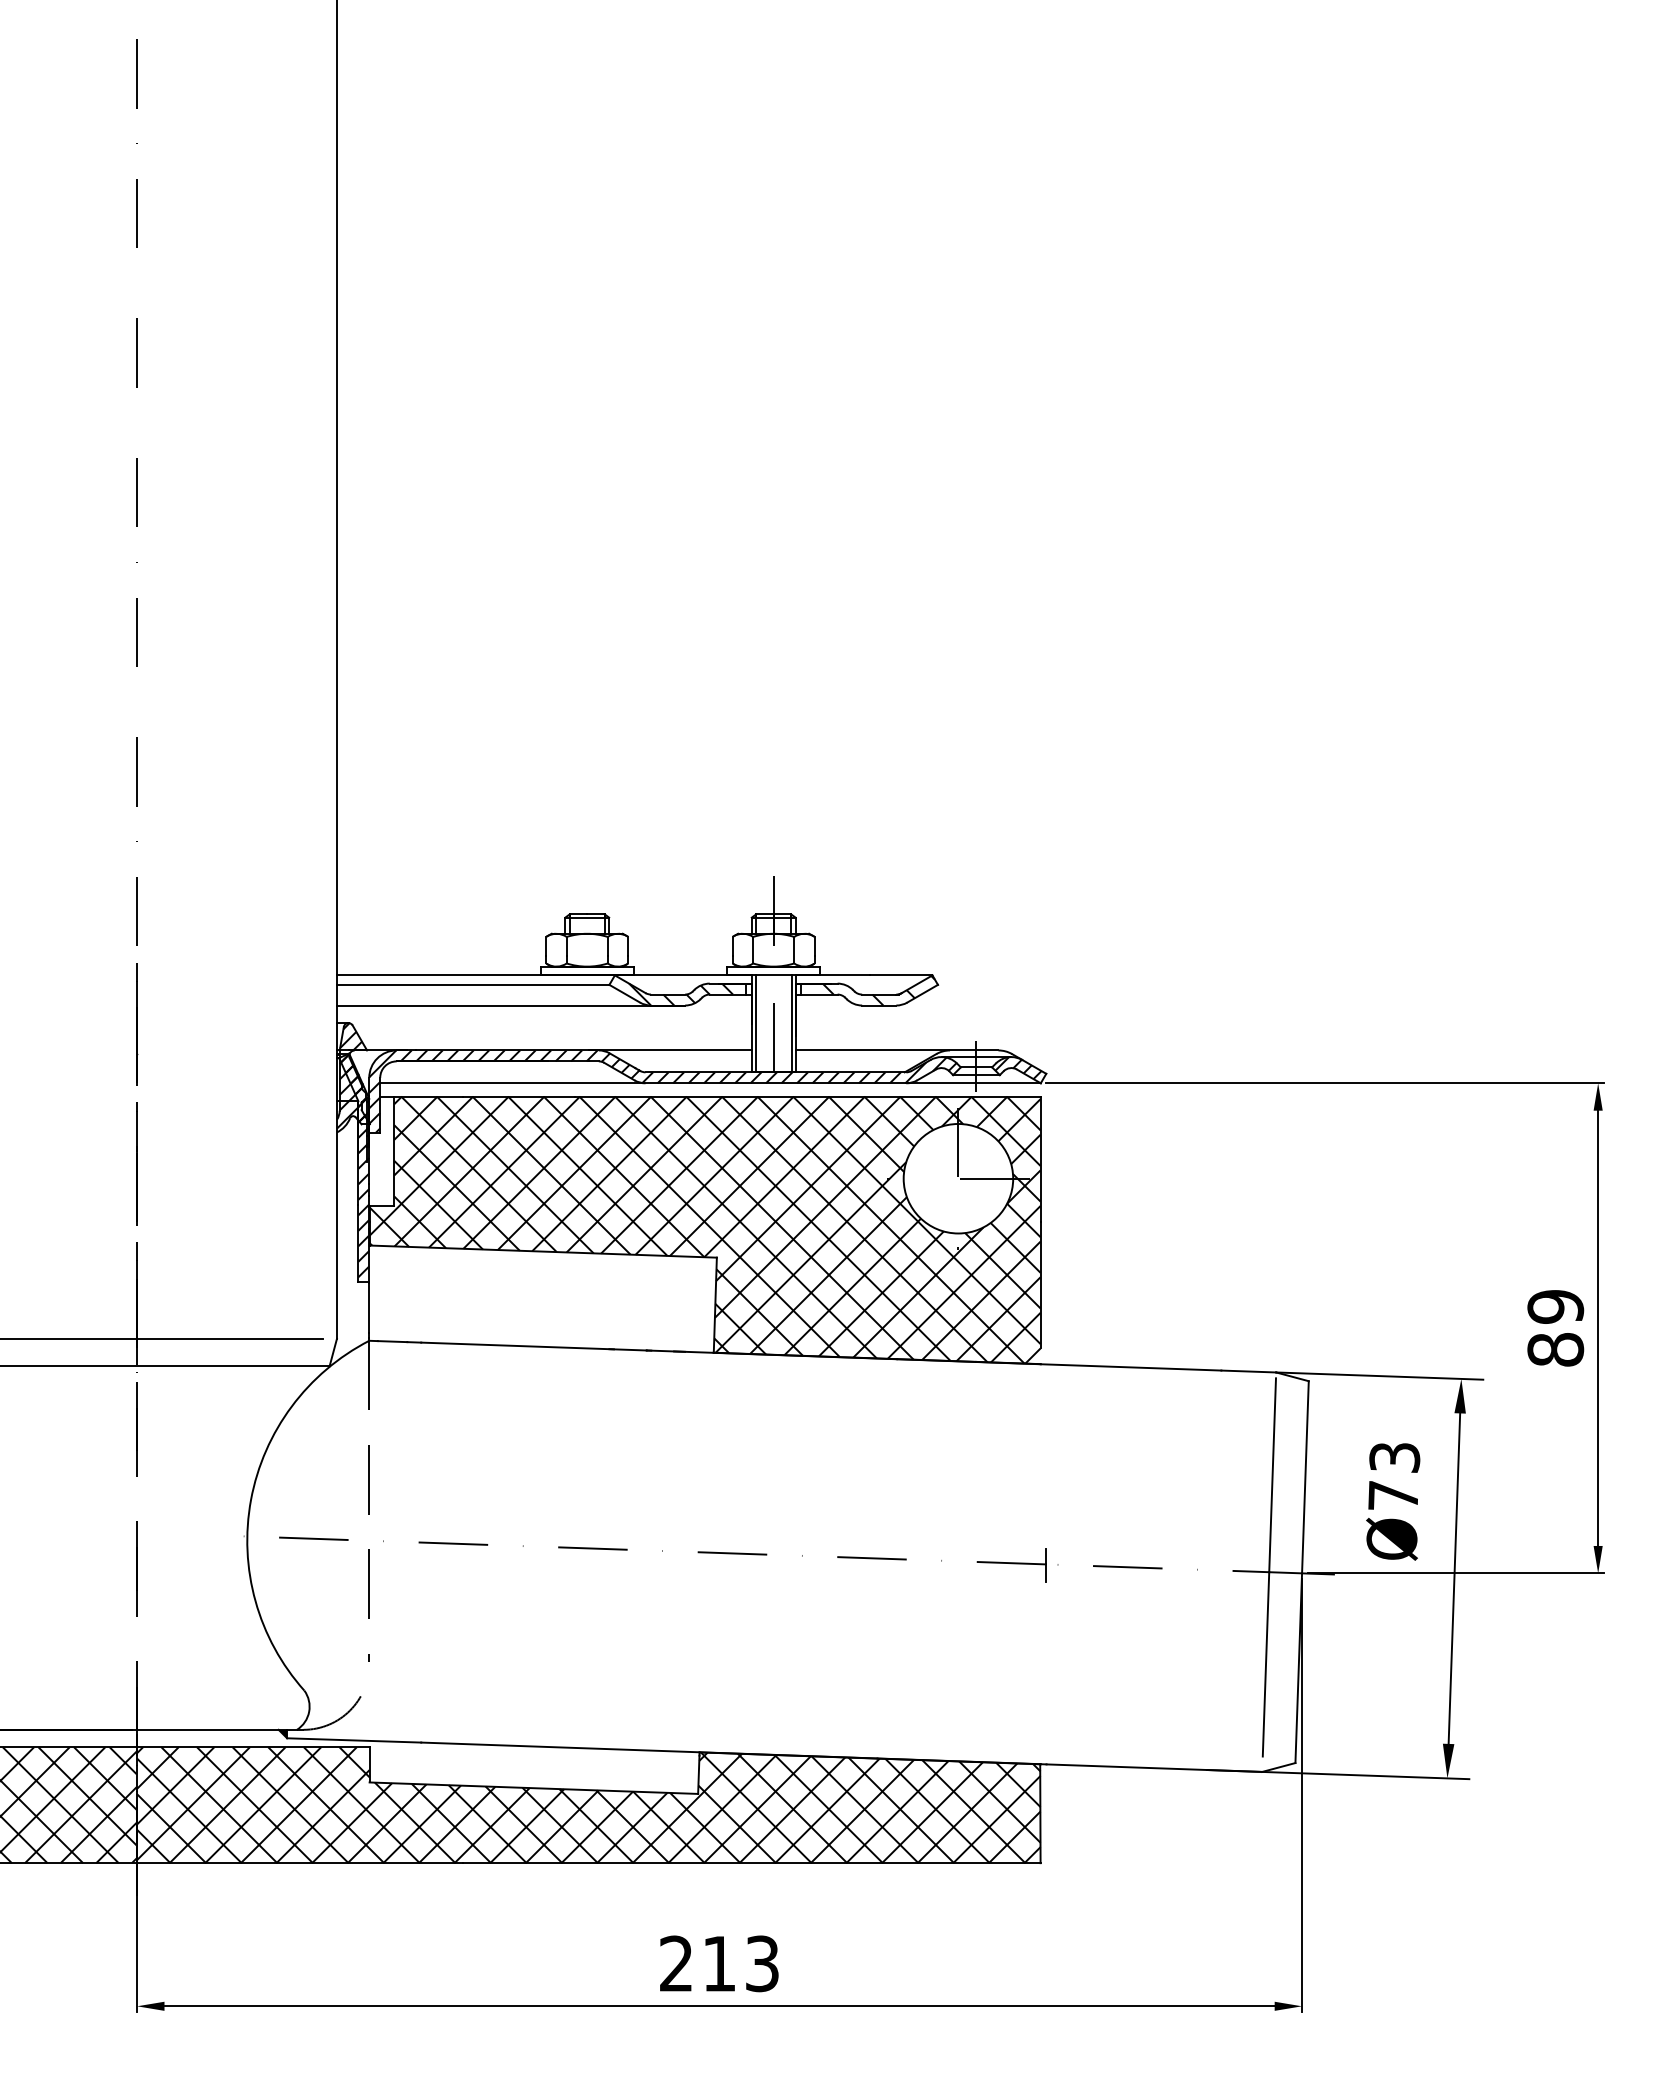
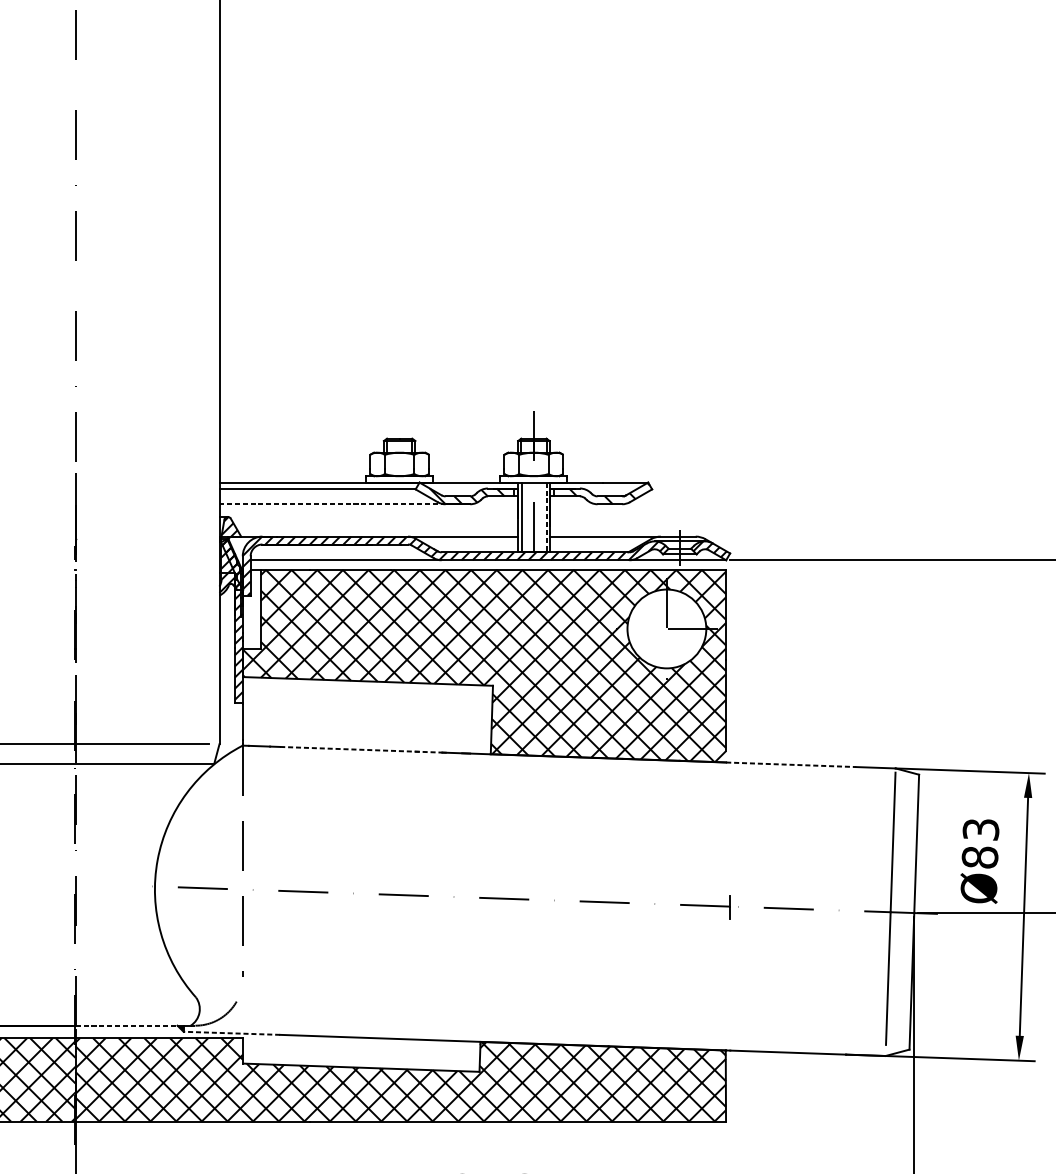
line: (493, 1005) -> (332, 504), solid -> dashed
line: (791, 1024) -> (546, 517), solid -> dashed
line: (534, 1346) -> (361, 749), solid -> dashed
line: (1131, 1367) -> (791, 764), solid -> dashed
text: (1393, 1496) -> (980, 857), Ø73 -> Ø83
line: (207, 1729) -> (126, 1025), solid -> dashed
line: (353, 1740) -> (231, 1033), solid -> dashed

